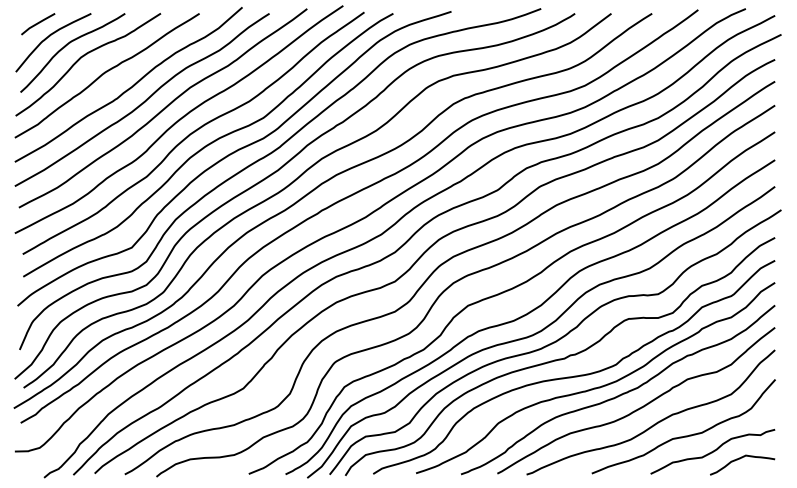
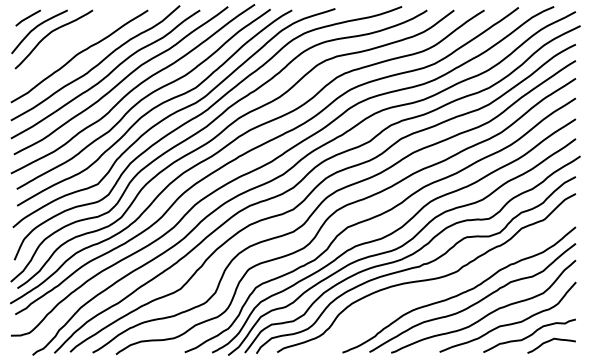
curve: (82, 58) -> (61, 43), removed
curve: (595, 386) -> (442, 287), removed

